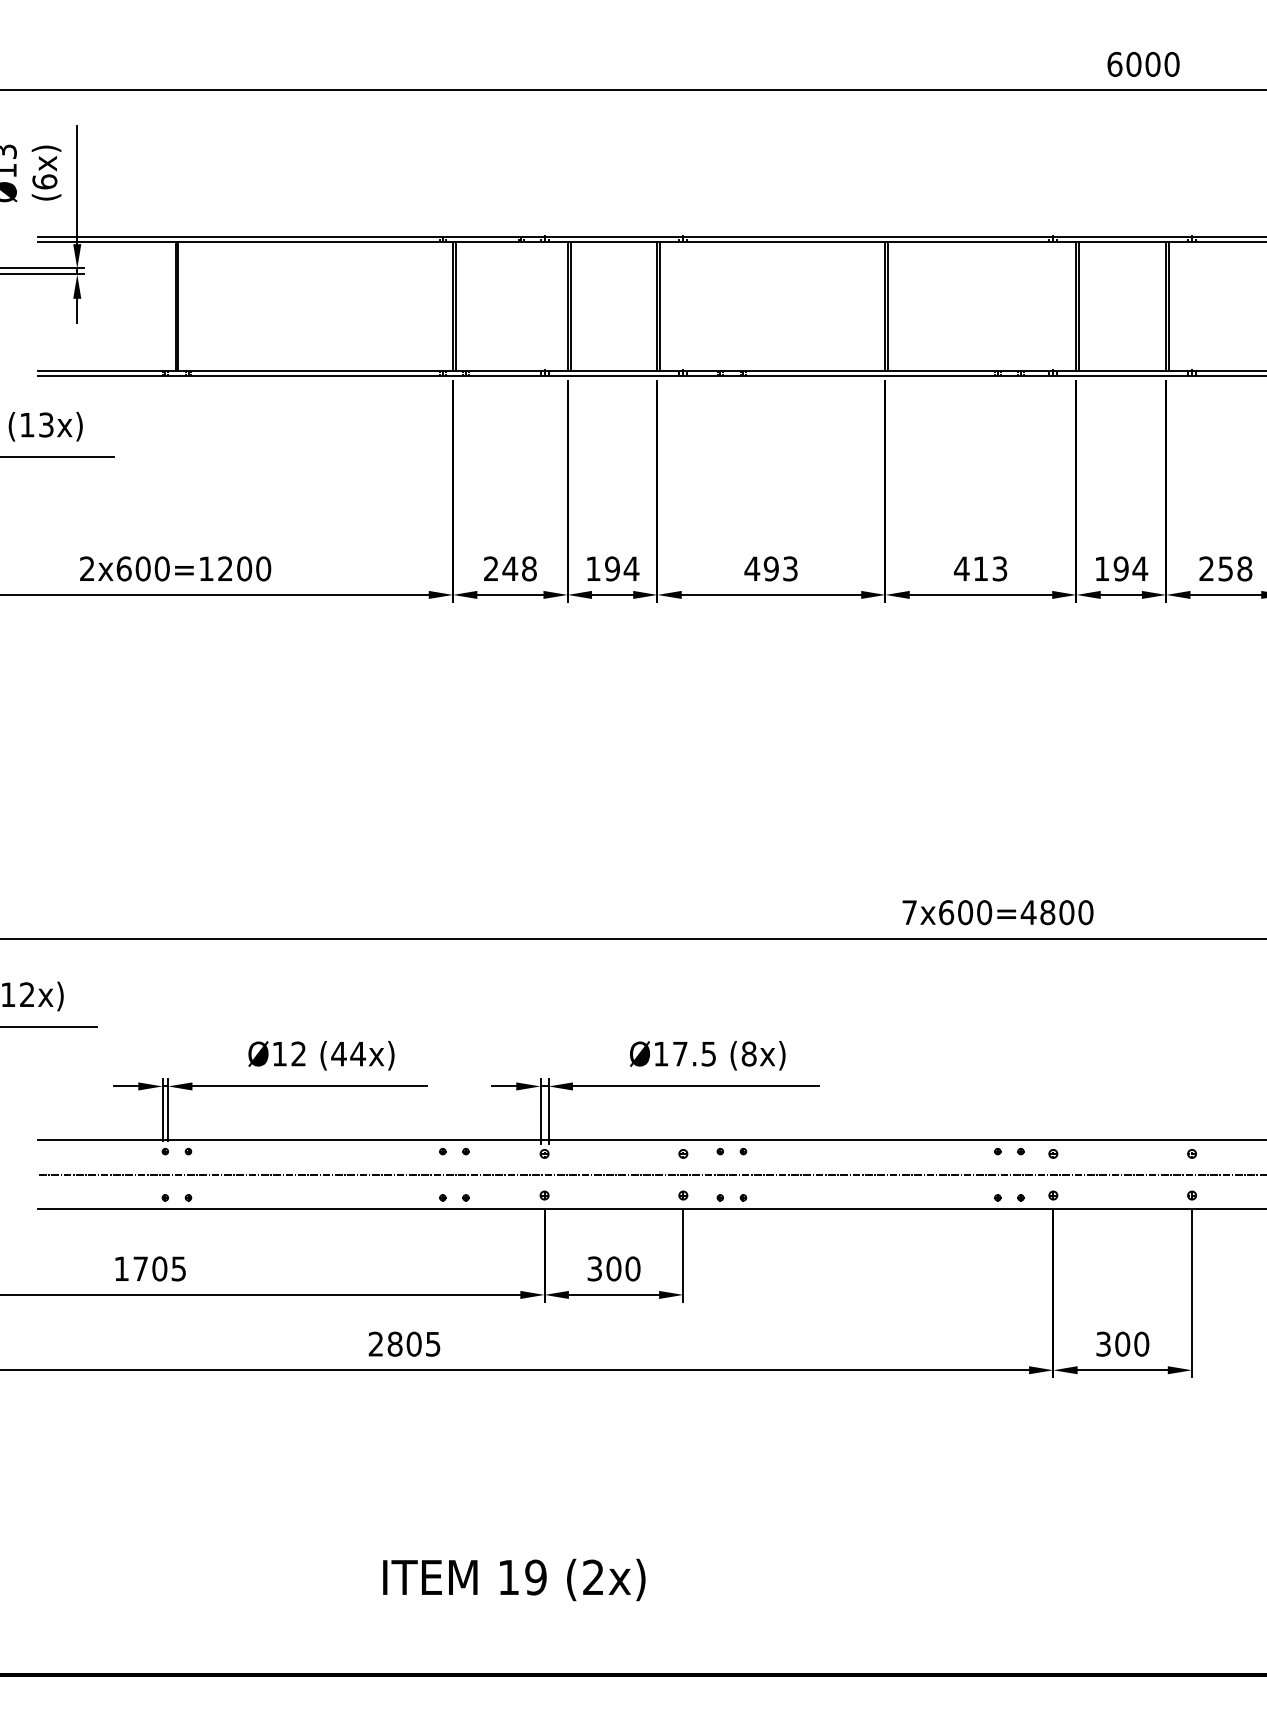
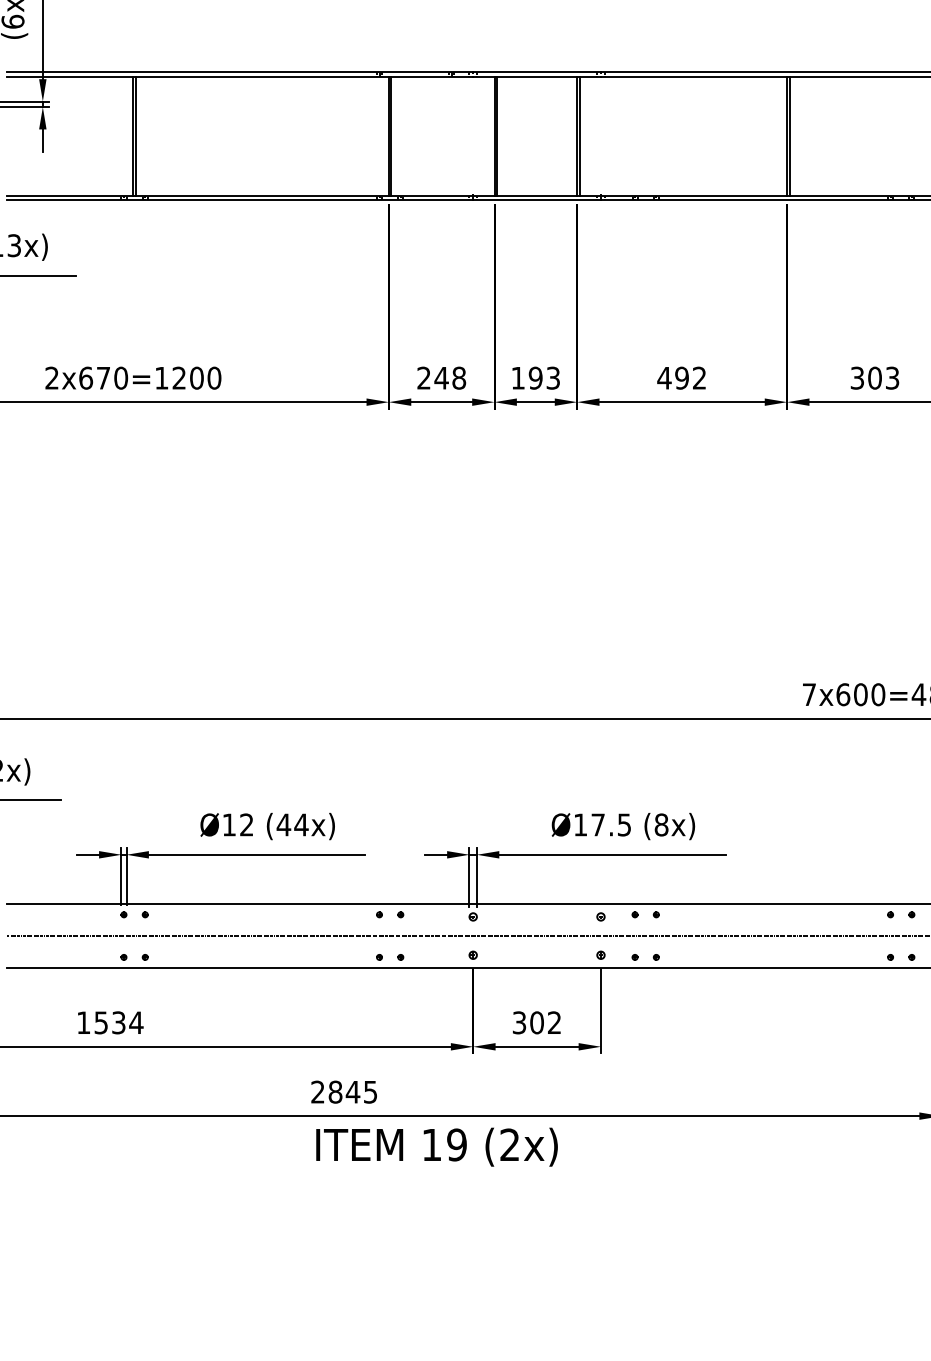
text: (142, 568) -> (102, 377), 2x600=1200 -> 2x670=1200
text: (631, 568) -> (553, 377), 194 -> 193
text: (790, 568) -> (699, 377), 493 -> 492
text: (970, 568) -> (865, 377), 413 -> 303
text: (159, 1268) -> (118, 1022), 1705 -> 1534
text: (632, 1268) -> (554, 1022), 300 -> 302
text: (414, 1343) -> (353, 1091), 2805 -> 2845
text: (514, 1579) -> (437, 1146), moved

